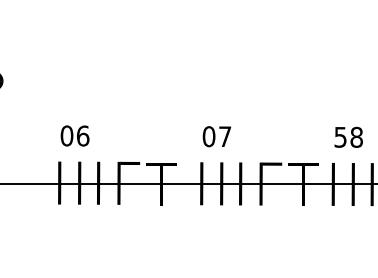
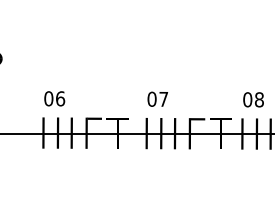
text: (340, 136) -> (247, 99), 58 -> 08

